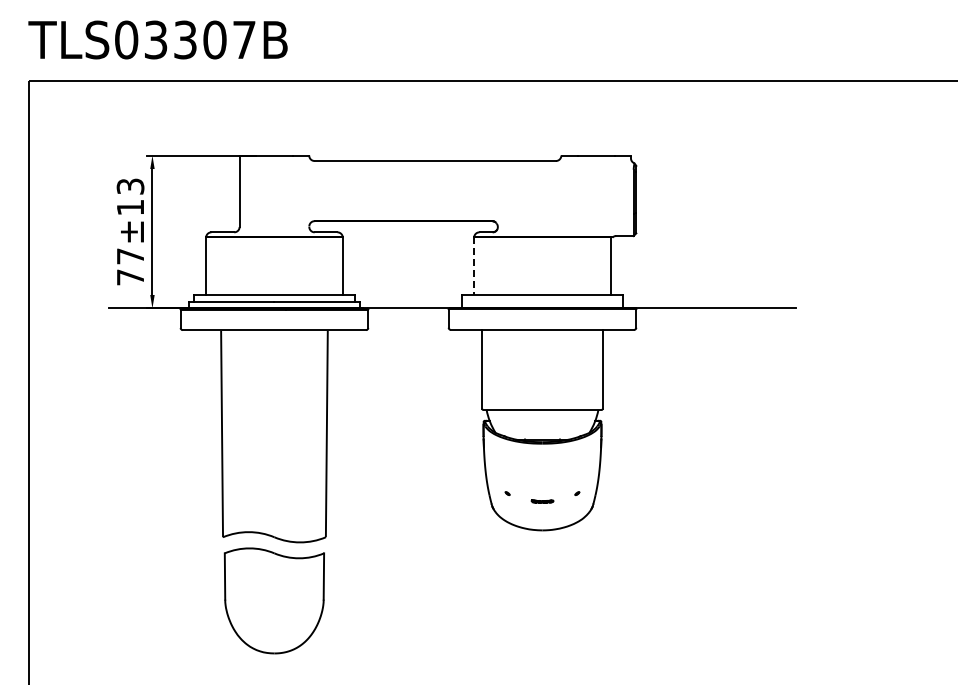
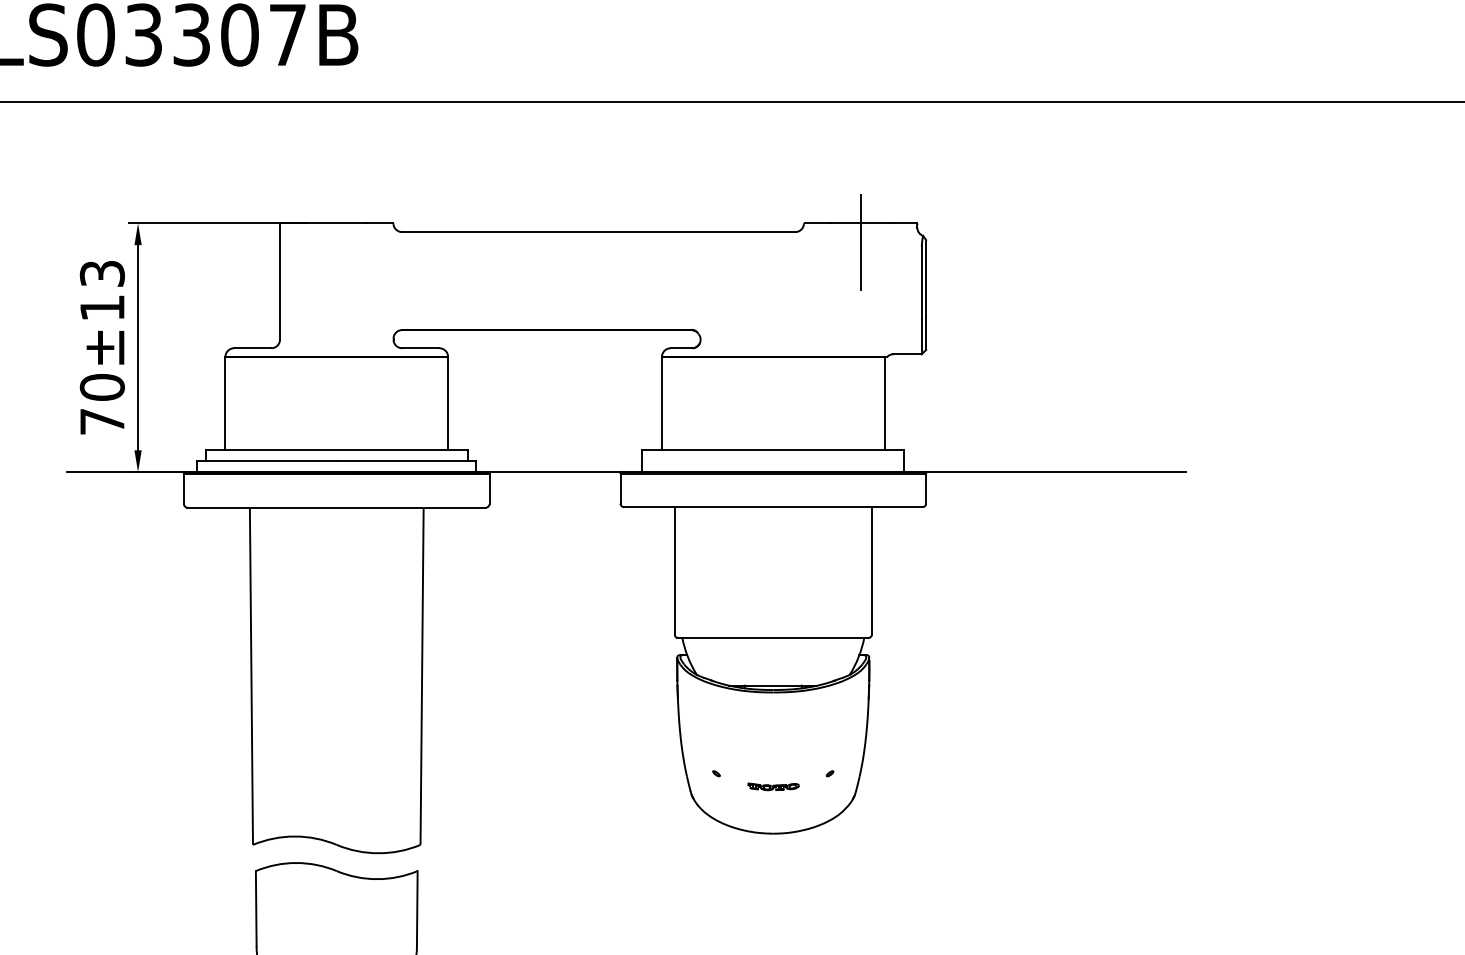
line: (596, 167) -> (861, 242), added
text: (130, 256) -> (102, 387), 77±13 -> 70±13
line: (474, 266) -> (662, 403), dashed -> solid
part: (542, 501) -> (773, 786), size x1.43

